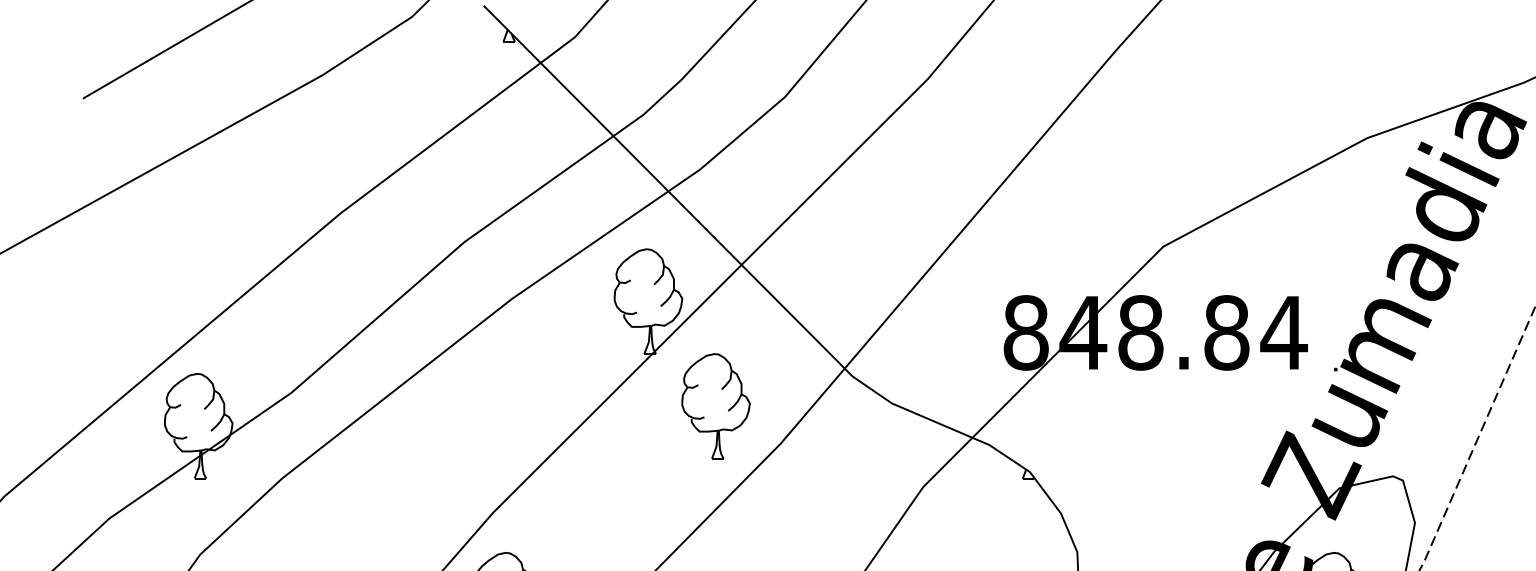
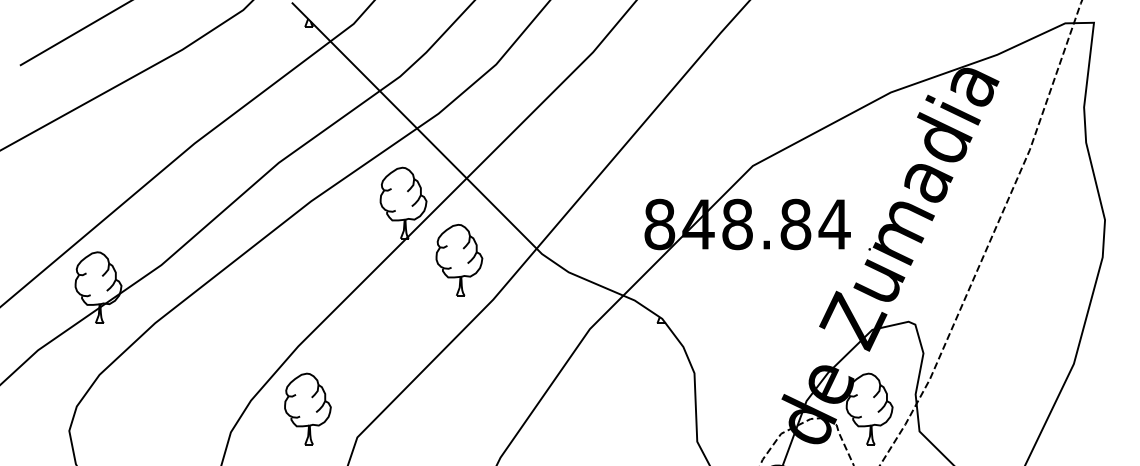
part: (716, 406) -> (459, 260), moved

